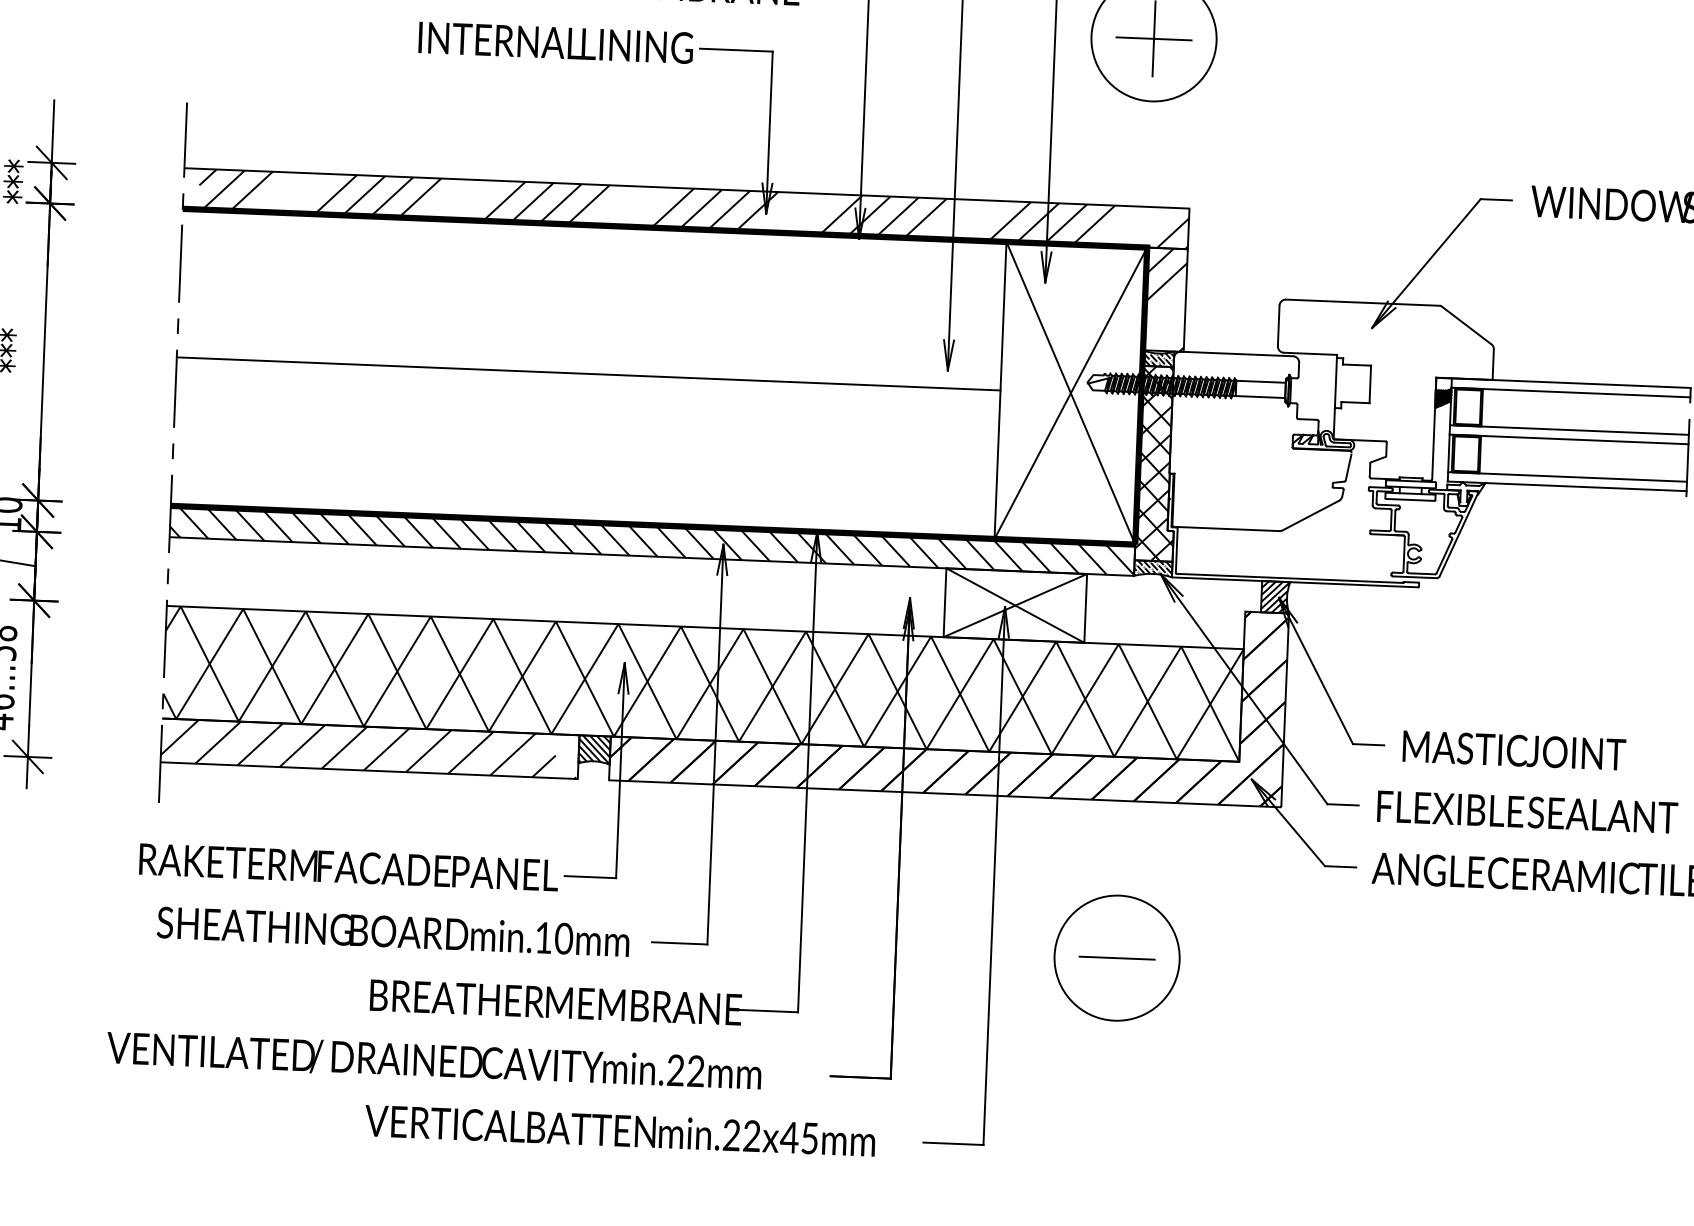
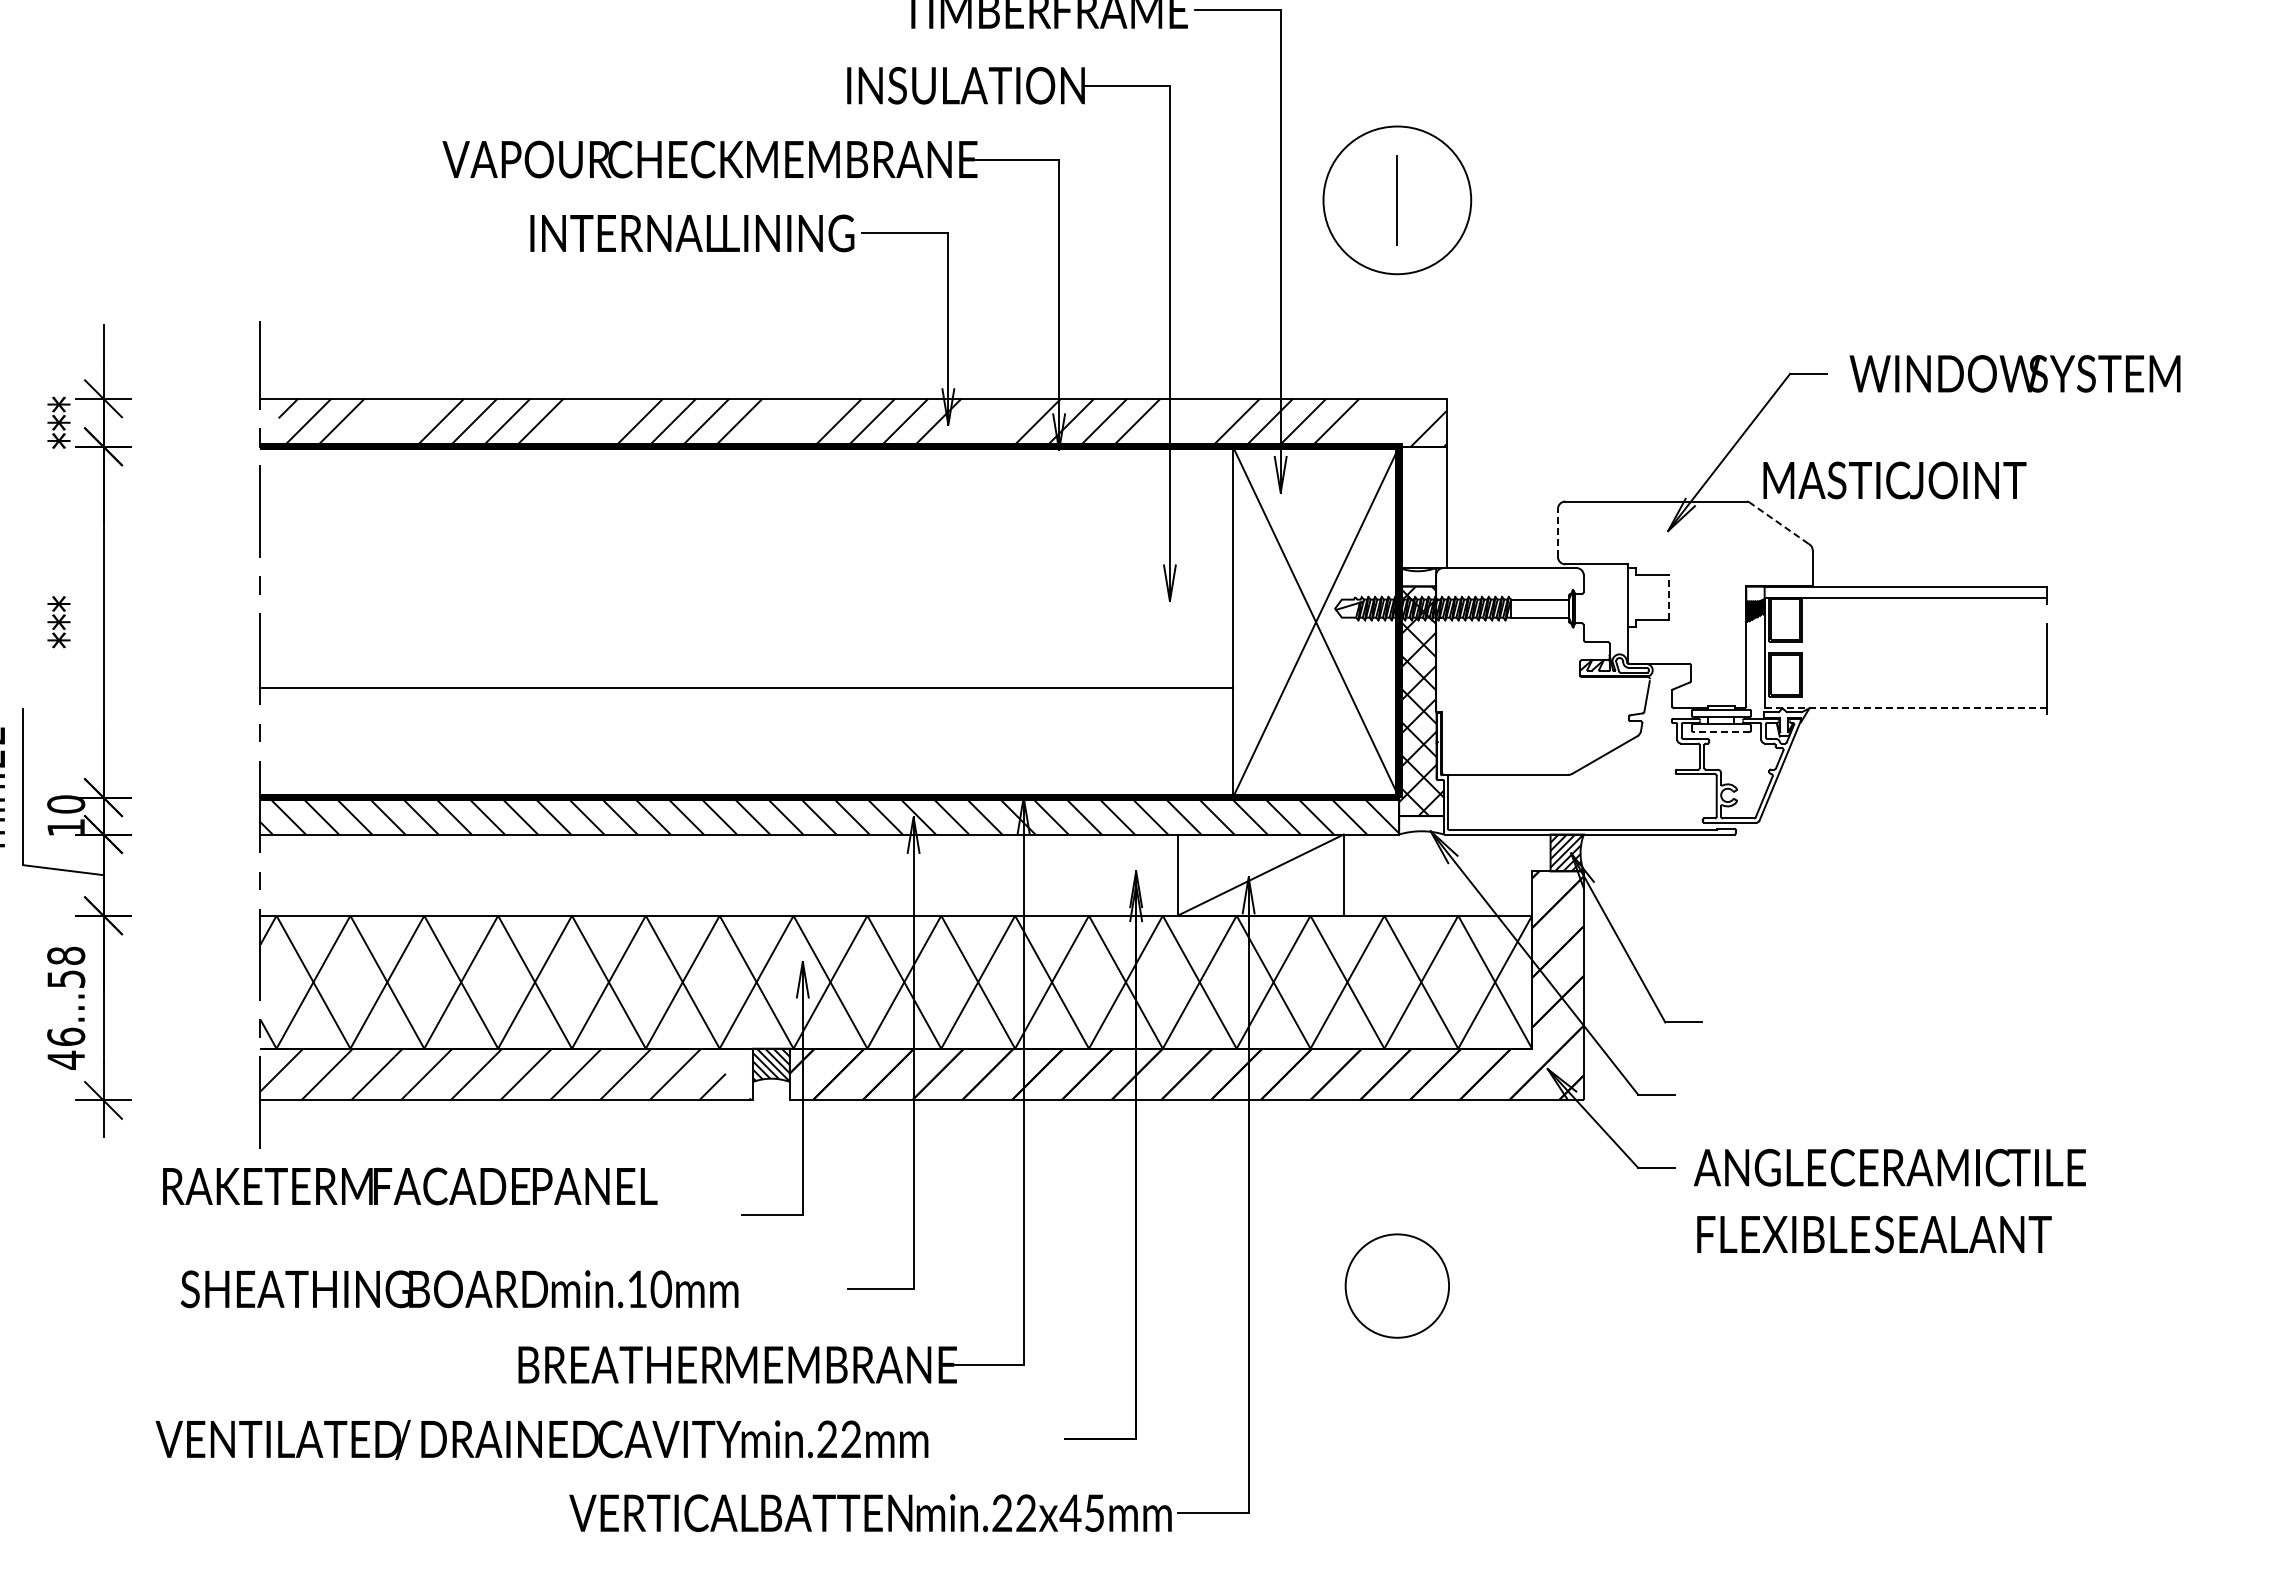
line: (1154, 38) -> (1397, 200), removed
hatch: (1165, 299) -> (1423, 507), removed
line: (1465, 324) -> (1778, 522), solid -> dashed
line: (1278, 325) -> (1557, 532), solid -> dashed
hatch: (1158, 358) -> (1417, 577), removed
line: (588, 374) -> (746, 688), moved
line: (1370, 384) -> (1668, 597), solid -> dashed
line: (1569, 429) -> (1905, 641), removed
line: (1568, 439) -> (1905, 653), removed
line: (1567, 477) -> (1905, 697), removed
line: (1567, 486) -> (1906, 708), solid -> dashed
line: (1409, 499) -> (1720, 731), solid -> dashed
hatch: (1153, 569) -> (1421, 825), removed
line: (1015, 605) -> (1260, 874), removed
text: (1513, 750) -> (1894, 480), moved
text: (1527, 812) -> (1874, 1234), moved
text: (349, 867) -> (410, 1186), moved
text: (393, 931) -> (459, 1289), moved
circle: (1117, 957) -> (1397, 1285), size x0.7
line: (1117, 958) -> (1397, 1286), removed
text: (433, 1060) -> (541, 1439), moved
text: (620, 1130) -> (870, 1512), moved

